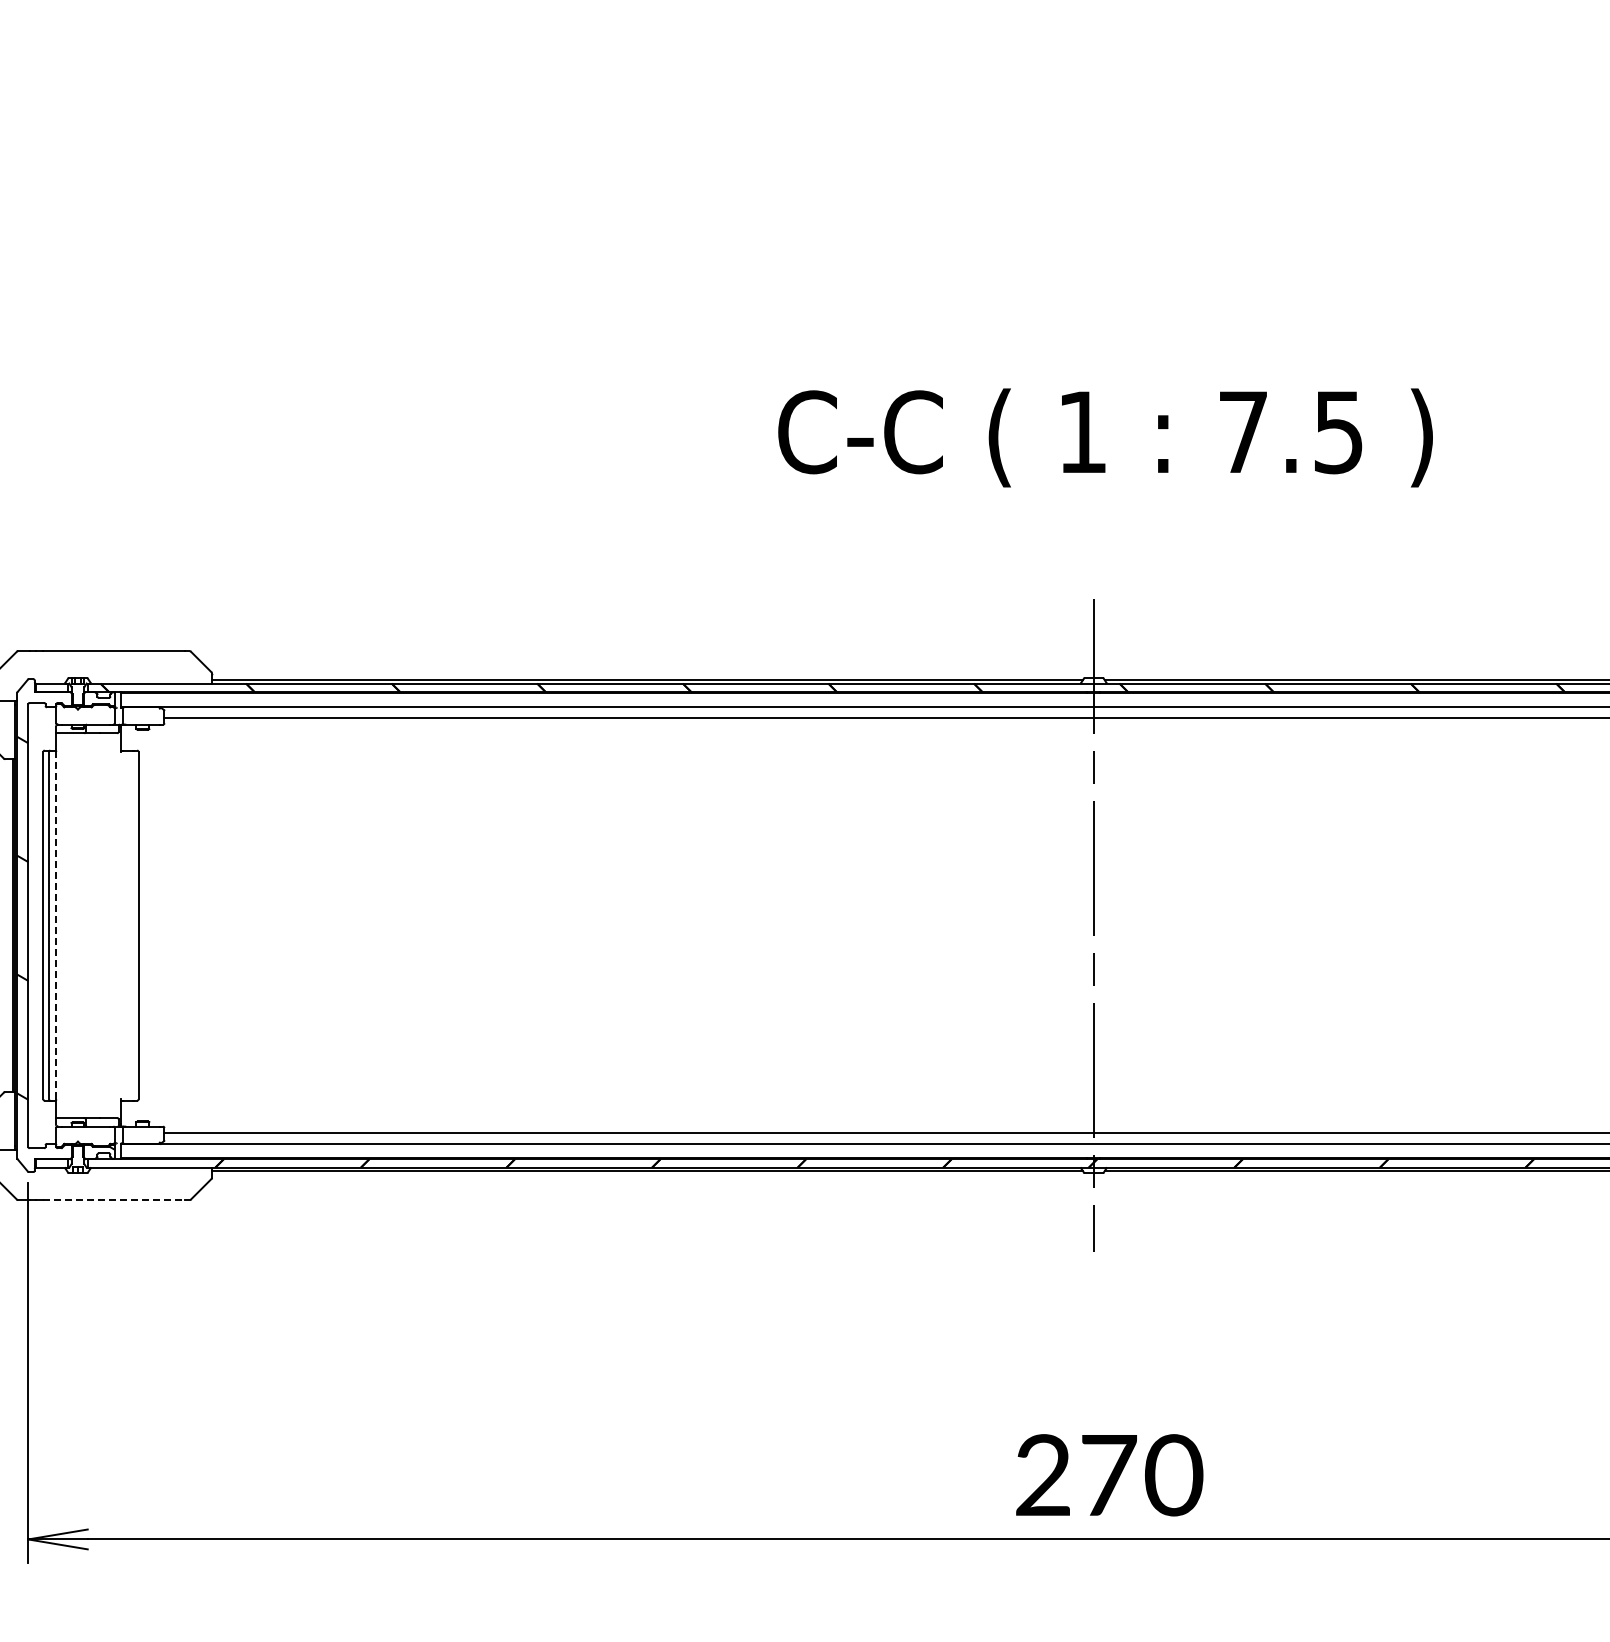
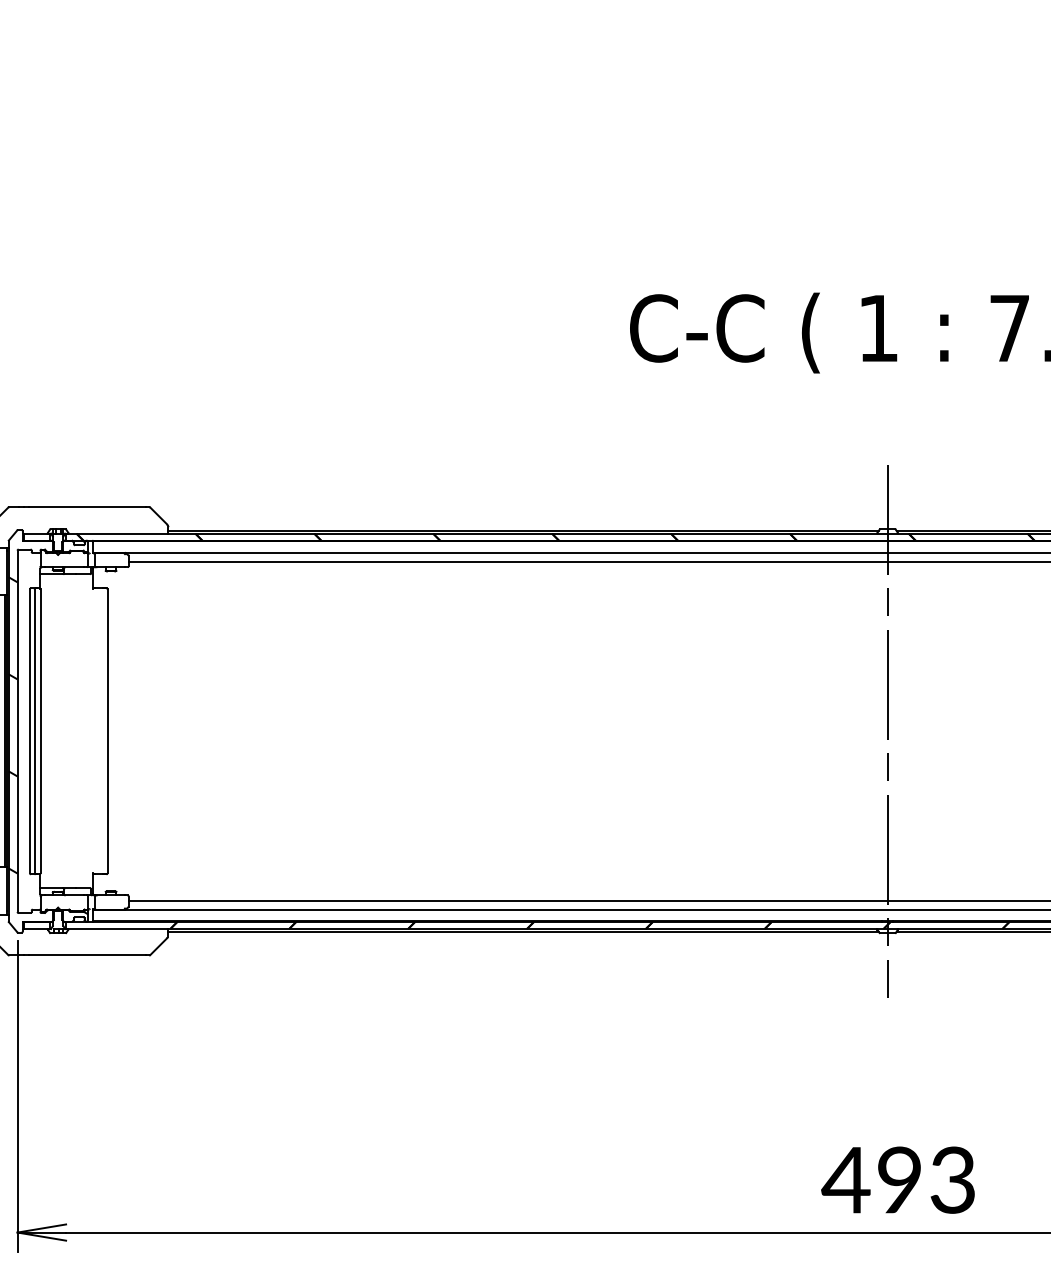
line: (56, 925) -> (40, 731), dashed -> solid
line: (114, 1200) -> (87, 955), dashed -> solid
text: (1107, 1475) -> (898, 1180), 270 -> 493

